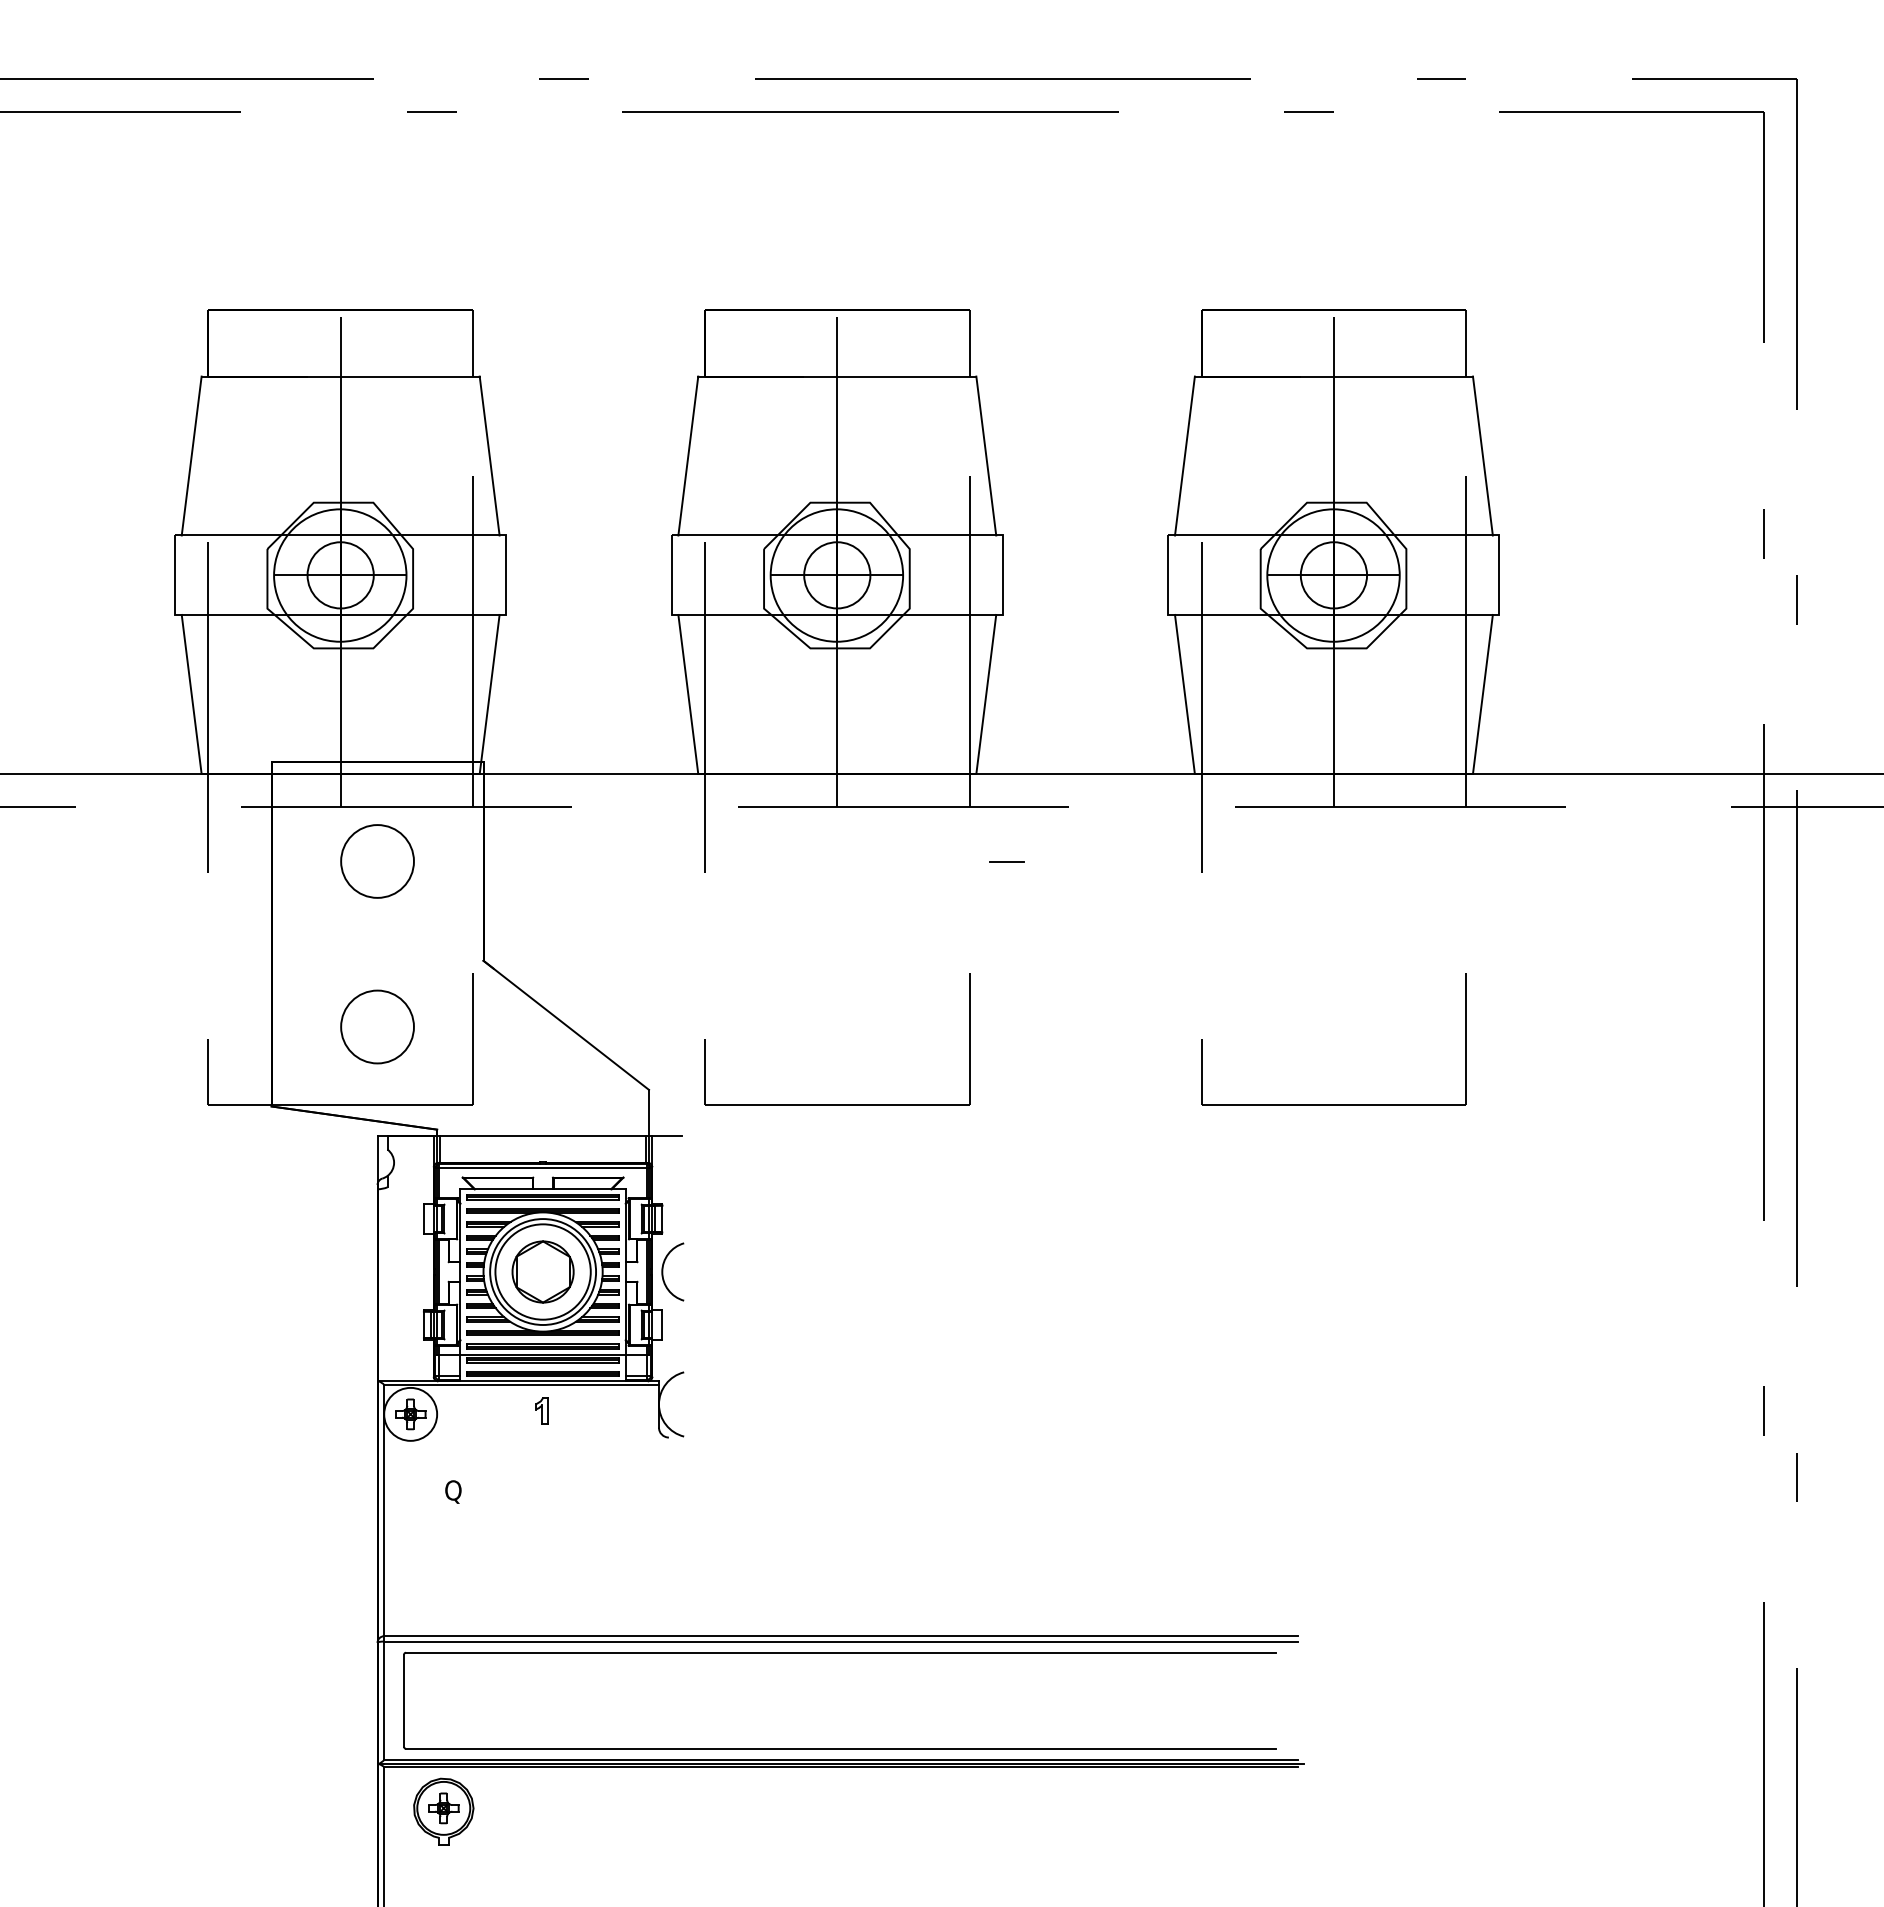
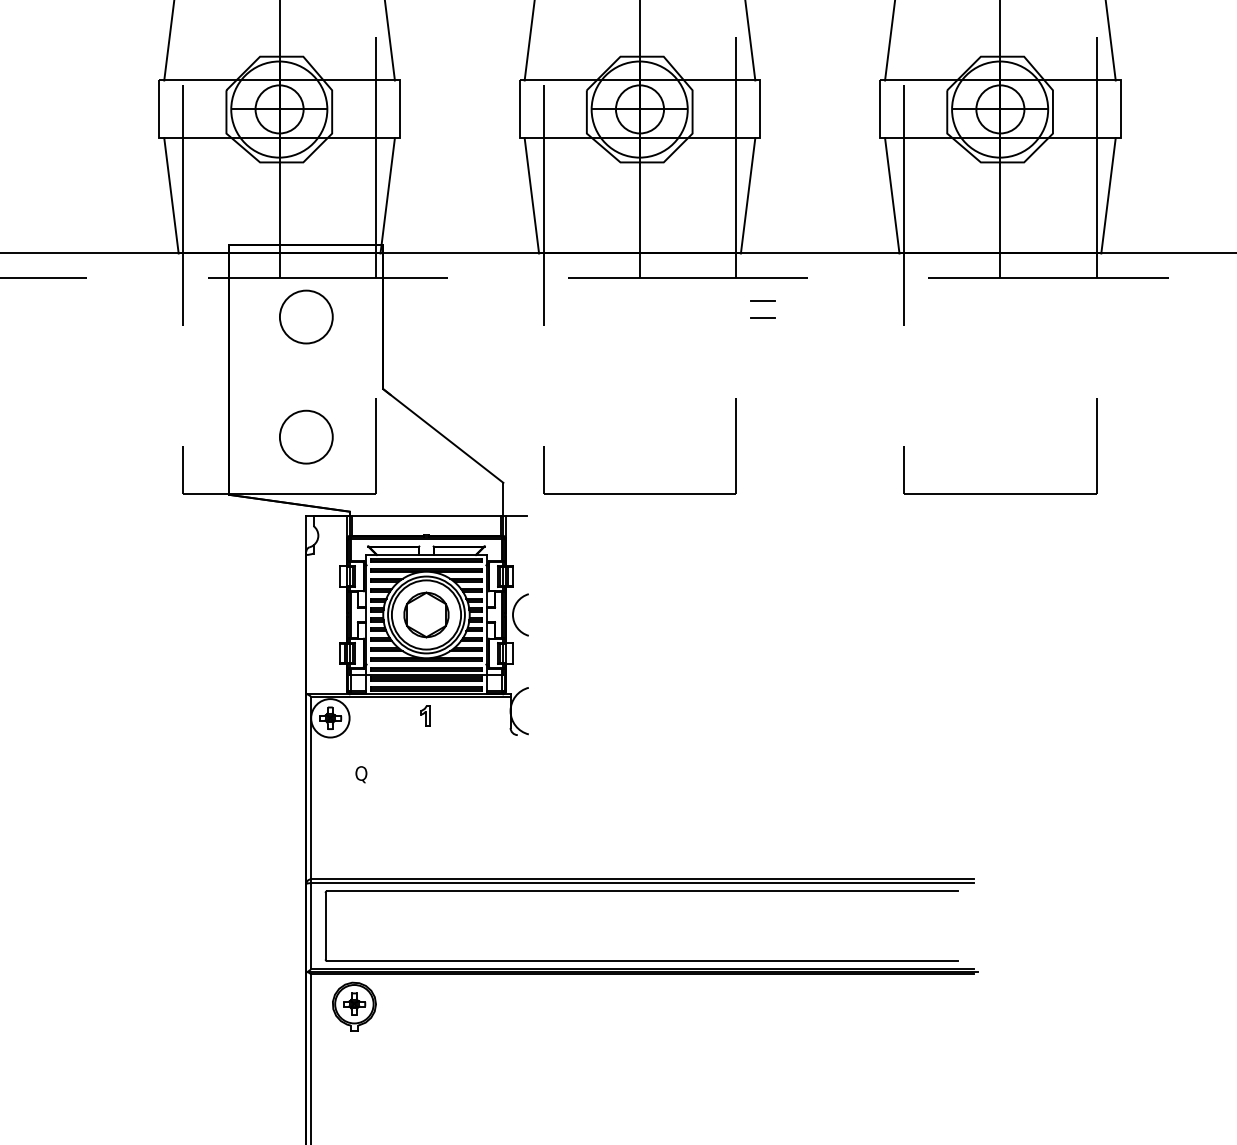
line: (1006, 838) -> (762, 300), added

